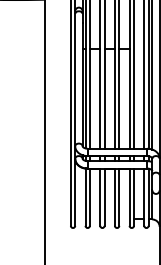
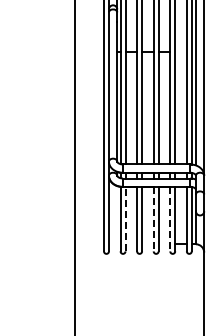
line: (89, 196) -> (125, 218), solid -> dashed
line: (114, 197) -> (153, 219), solid -> dashed
line: (129, 197) -> (170, 219), solid -> dashed

